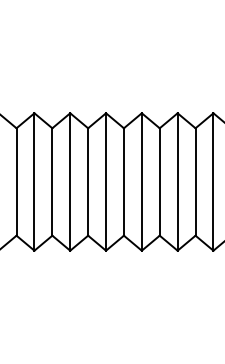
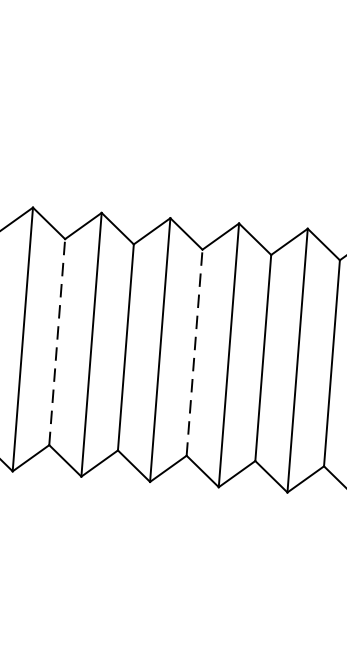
line: (16, 182) -> (57, 343), solid -> dashed
line: (88, 182) -> (195, 353), solid -> dashed

